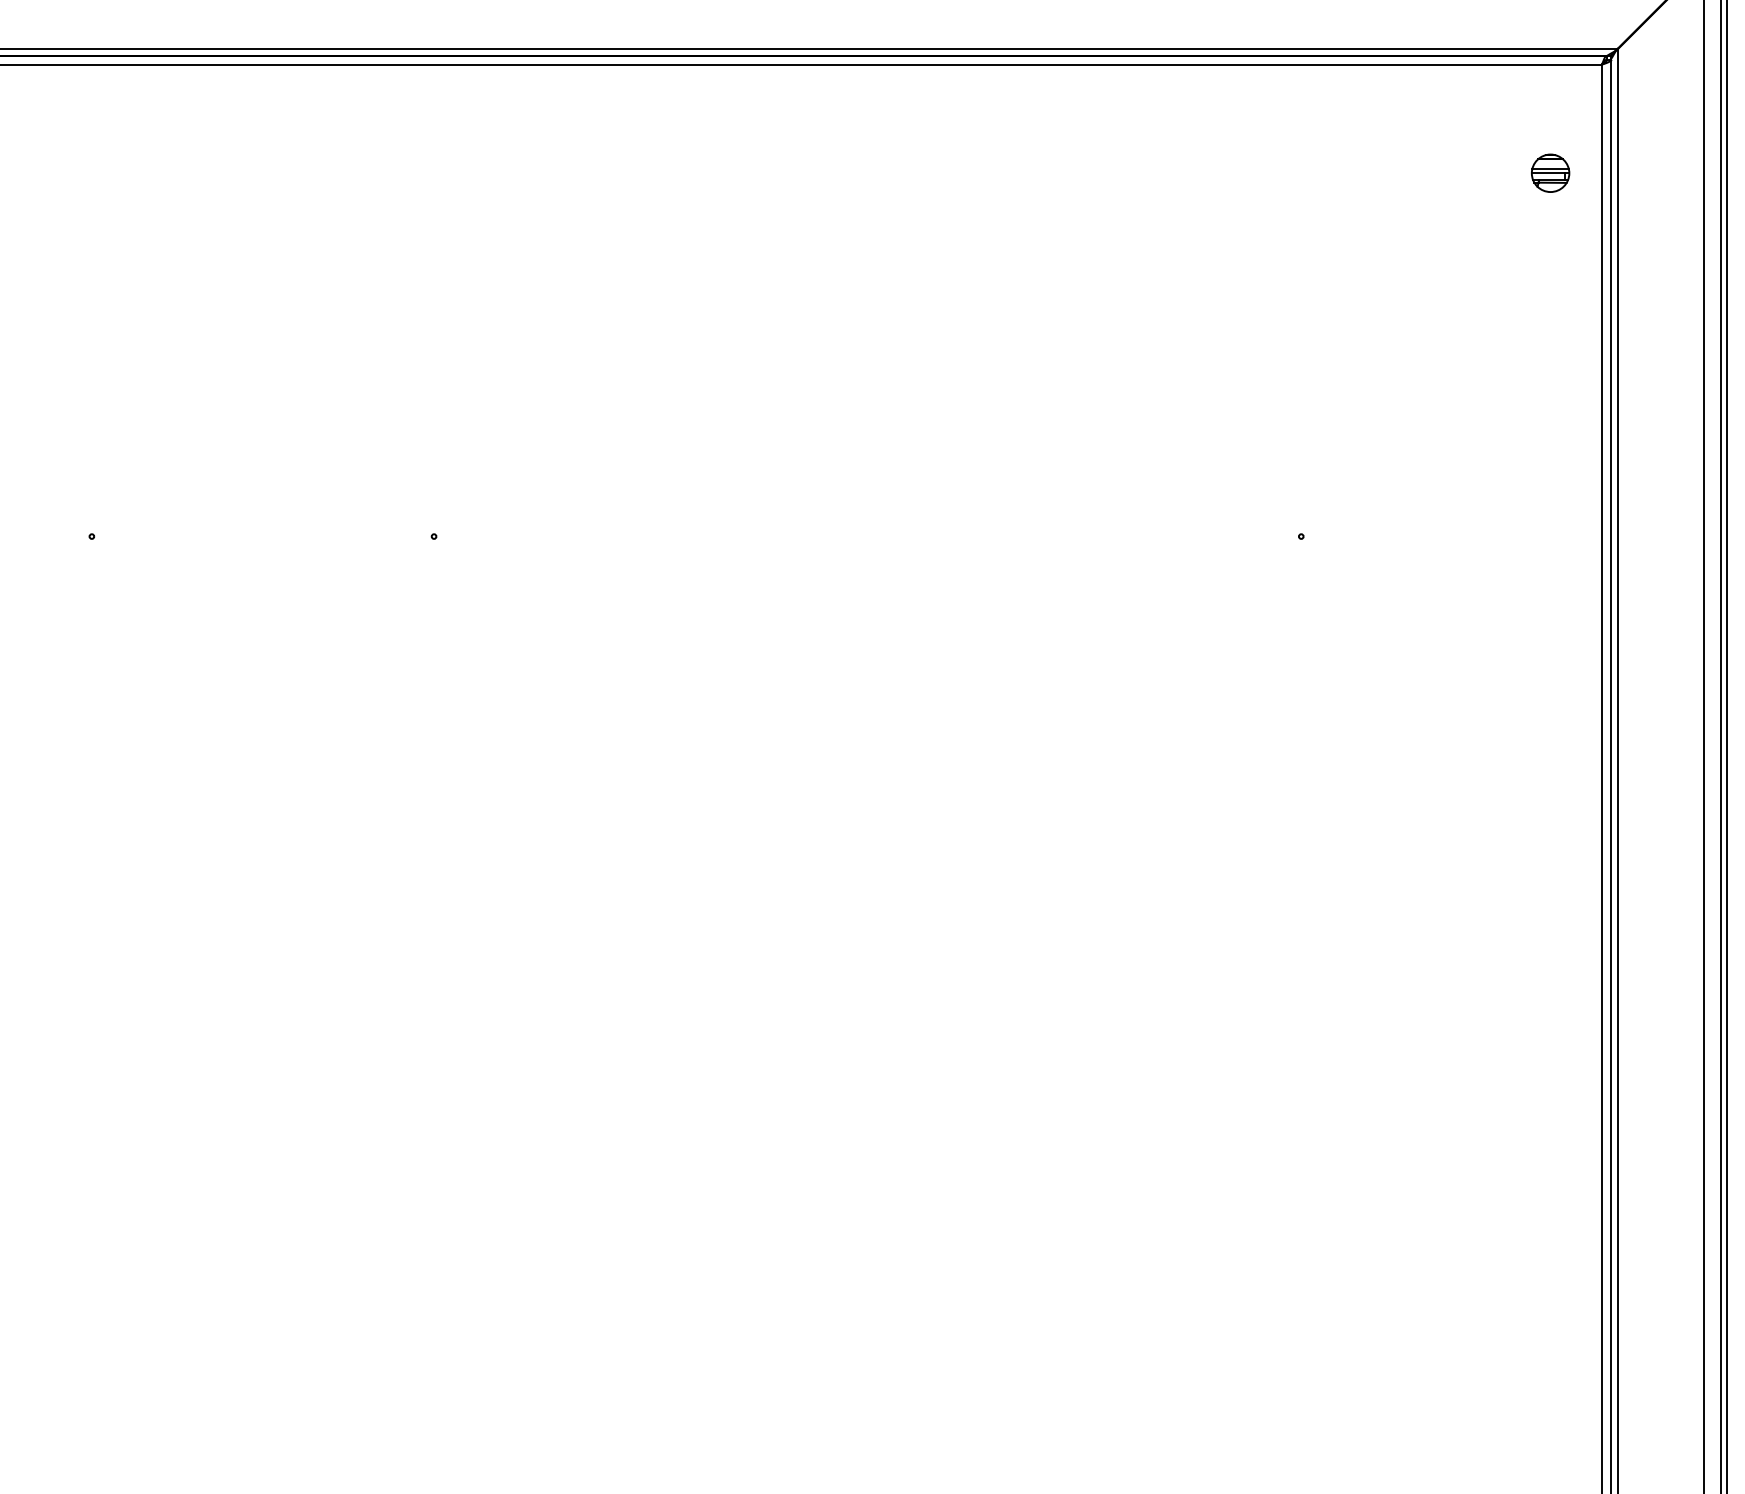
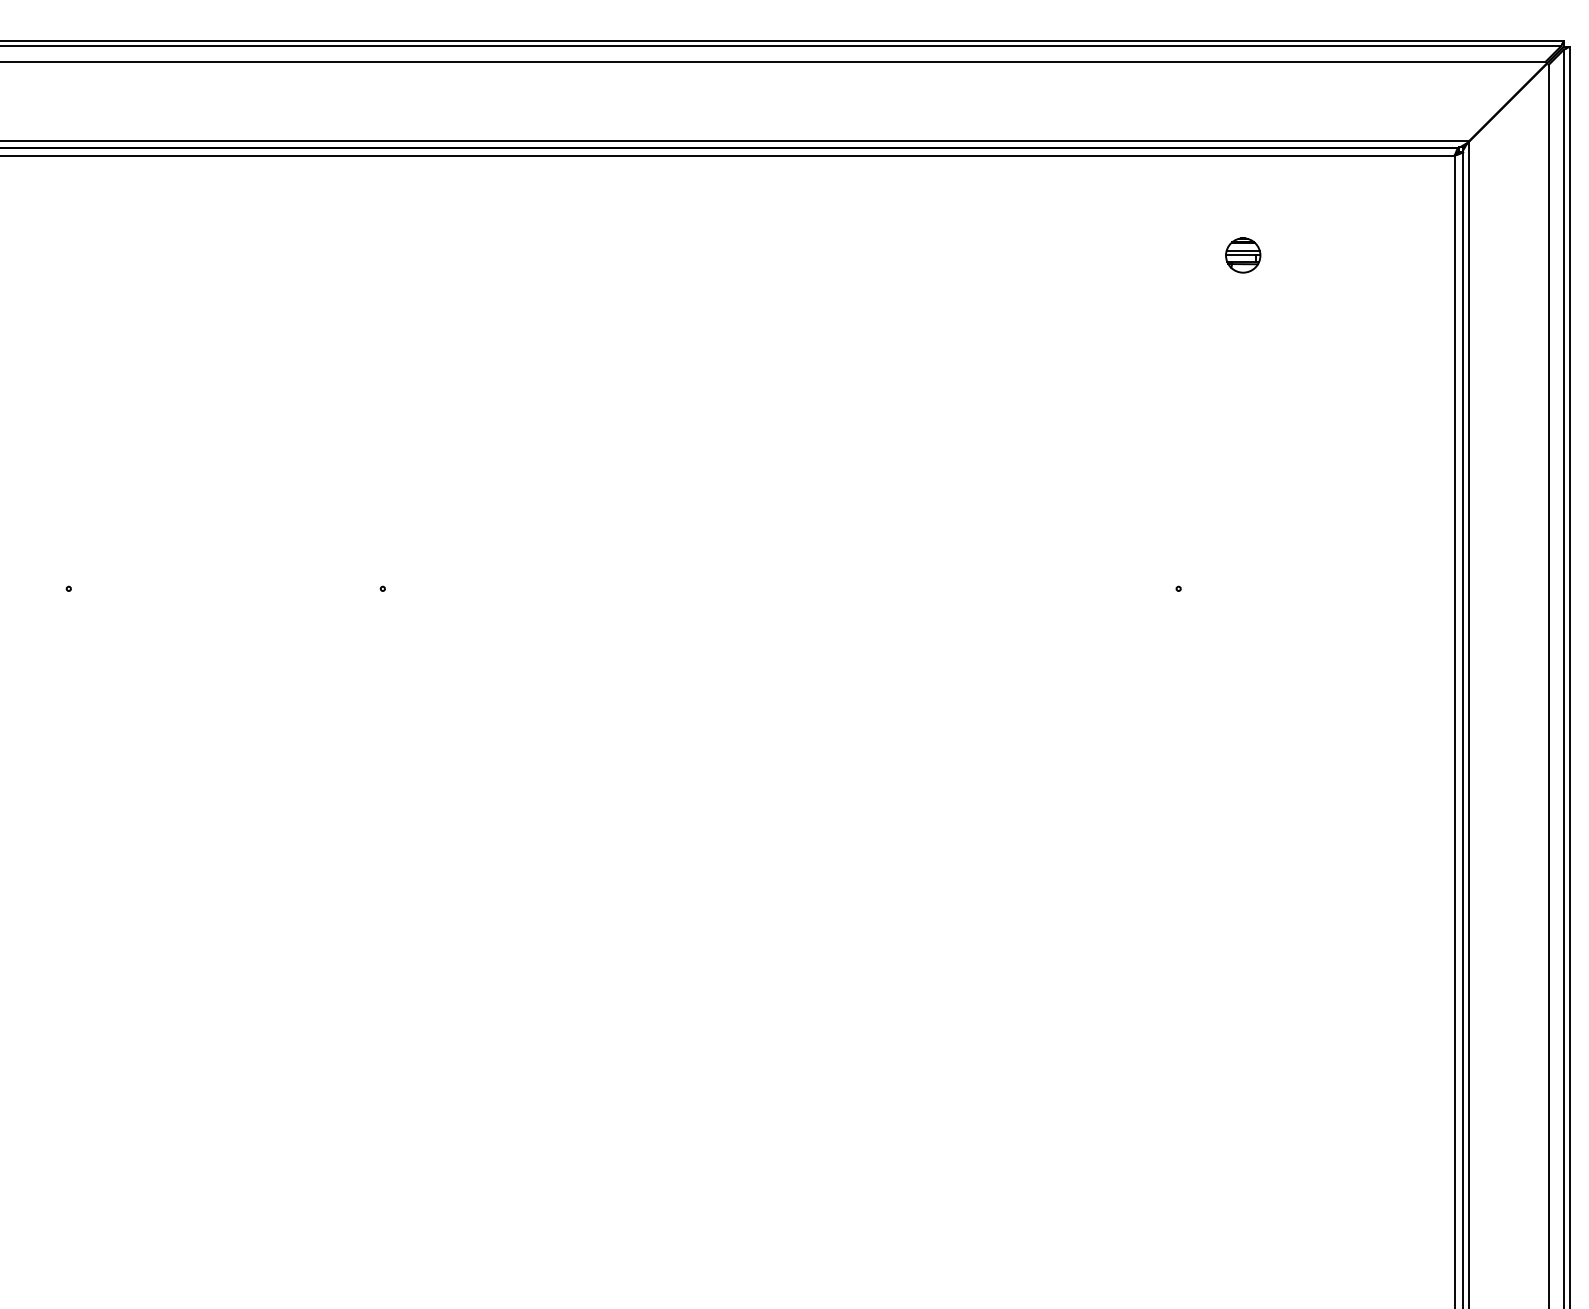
part: (1550, 172) -> (1243, 254), moved

